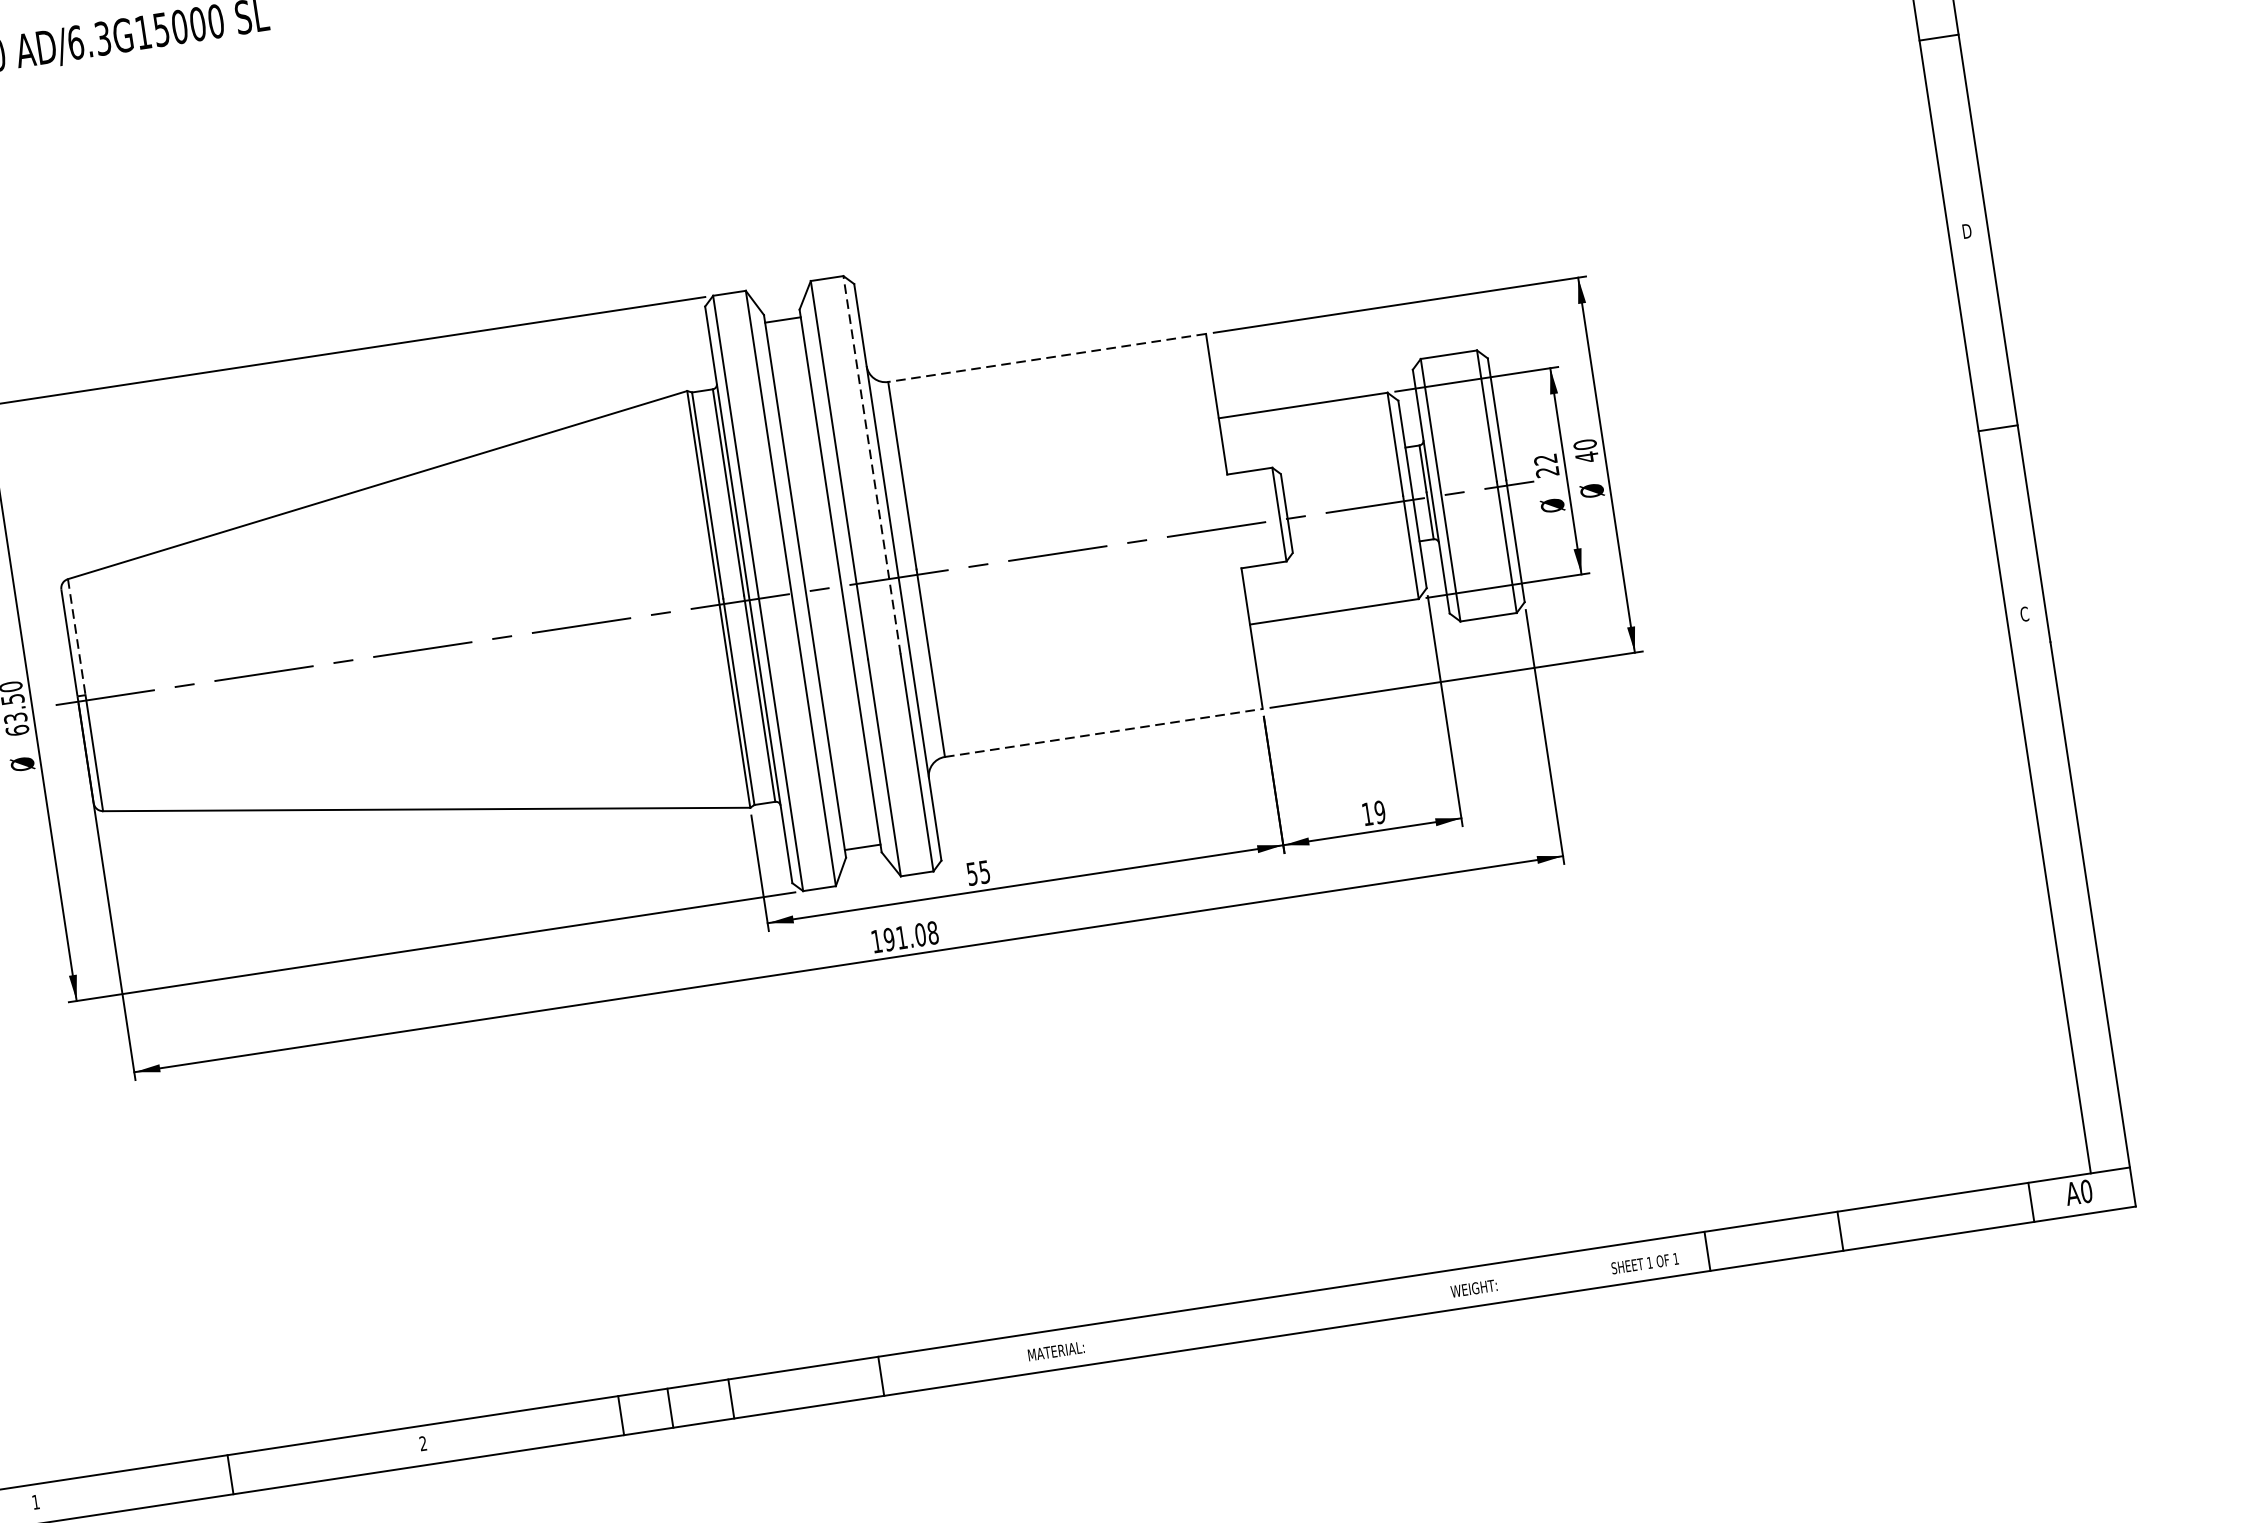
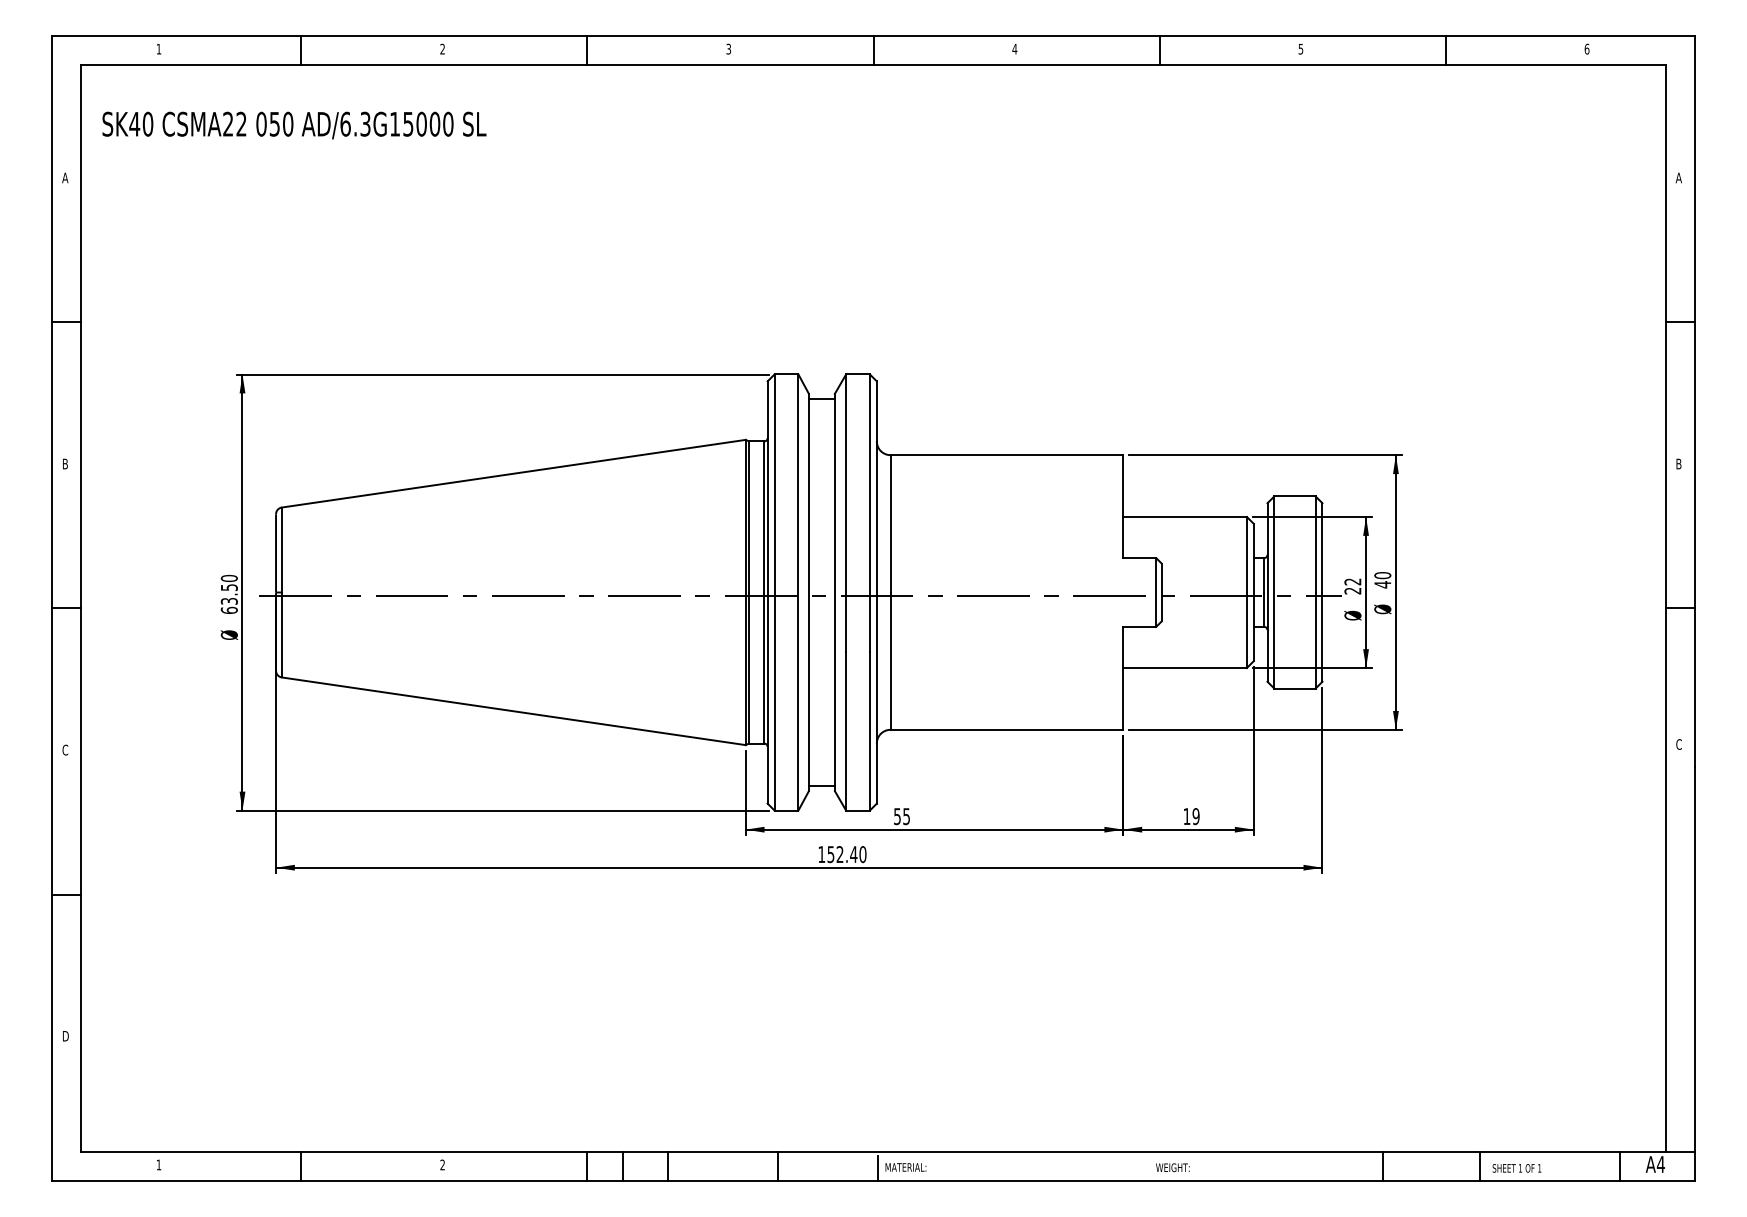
text: (1967, 230) -> (1679, 463), D -> B
line: (1046, 358) -> (1006, 455), dashed -> solid
line: (871, 465) -> (869, 513), dashed -> solid
line: (76, 637) -> (281, 550), dashed -> solid
line: (1104, 732) -> (1007, 729), dashed -> solid
text: (910, 936) -> (846, 854), 191.08 -> 152.40
text: (2085, 1191) -> (1660, 1164), A0 -> A4
text: (1644, 1263) -> (1516, 1168), moved
text: (1473, 1288) -> (1172, 1167), moved
line: (1017, 1358) -> (877, 1168), added

